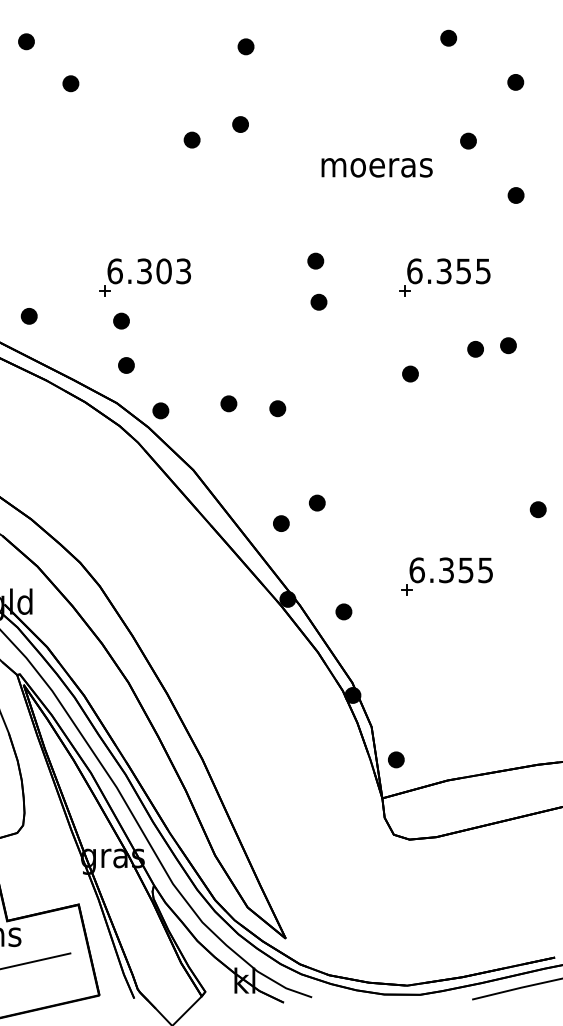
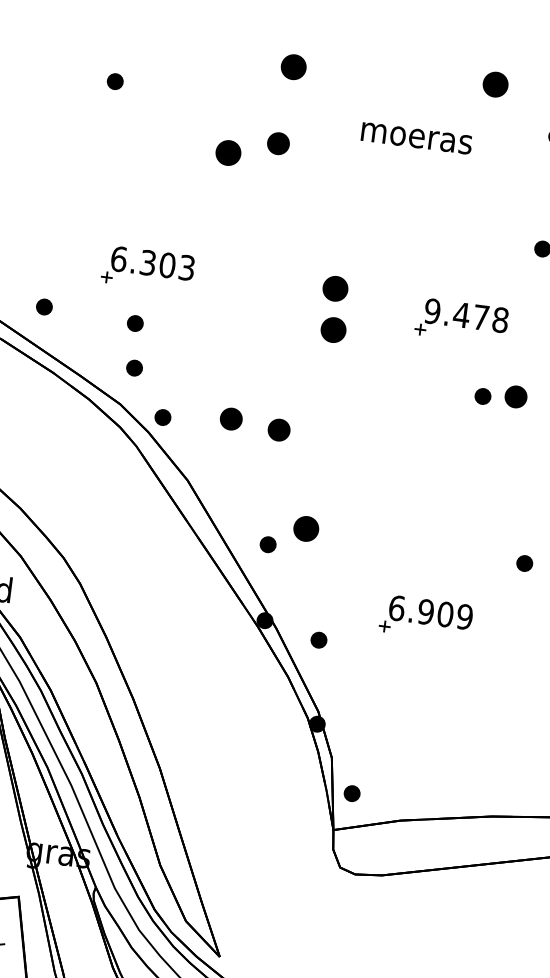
part: (448, 37) -> (495, 83), size x1.6
part: (26, 41) -> (76, 34), removed
part: (245, 46) -> (293, 66), size x1.6
part: (240, 124) -> (278, 143), size x1.4
part: (191, 139) -> (227, 152), size x1.6
part: (468, 140) -> (502, 188), removed
text: (376, 167) -> (416, 138), moved
part: (315, 260) -> (335, 288), size x1.6
text: (449, 271) -> (466, 315), 6.355 -> 9.478
part: (144, 277) -> (147, 268), moved
part: (318, 301) -> (333, 329), size x1.6
part: (508, 345) -> (516, 396), size x1.4
part: (410, 373) -> (415, 412), removed
part: (228, 403) -> (230, 418), size x1.4
part: (277, 408) -> (278, 430), size x1.4
part: (317, 502) -> (306, 528), size x1.6
text: (465, 570) -> (444, 614), 6.355 -> 6.909

